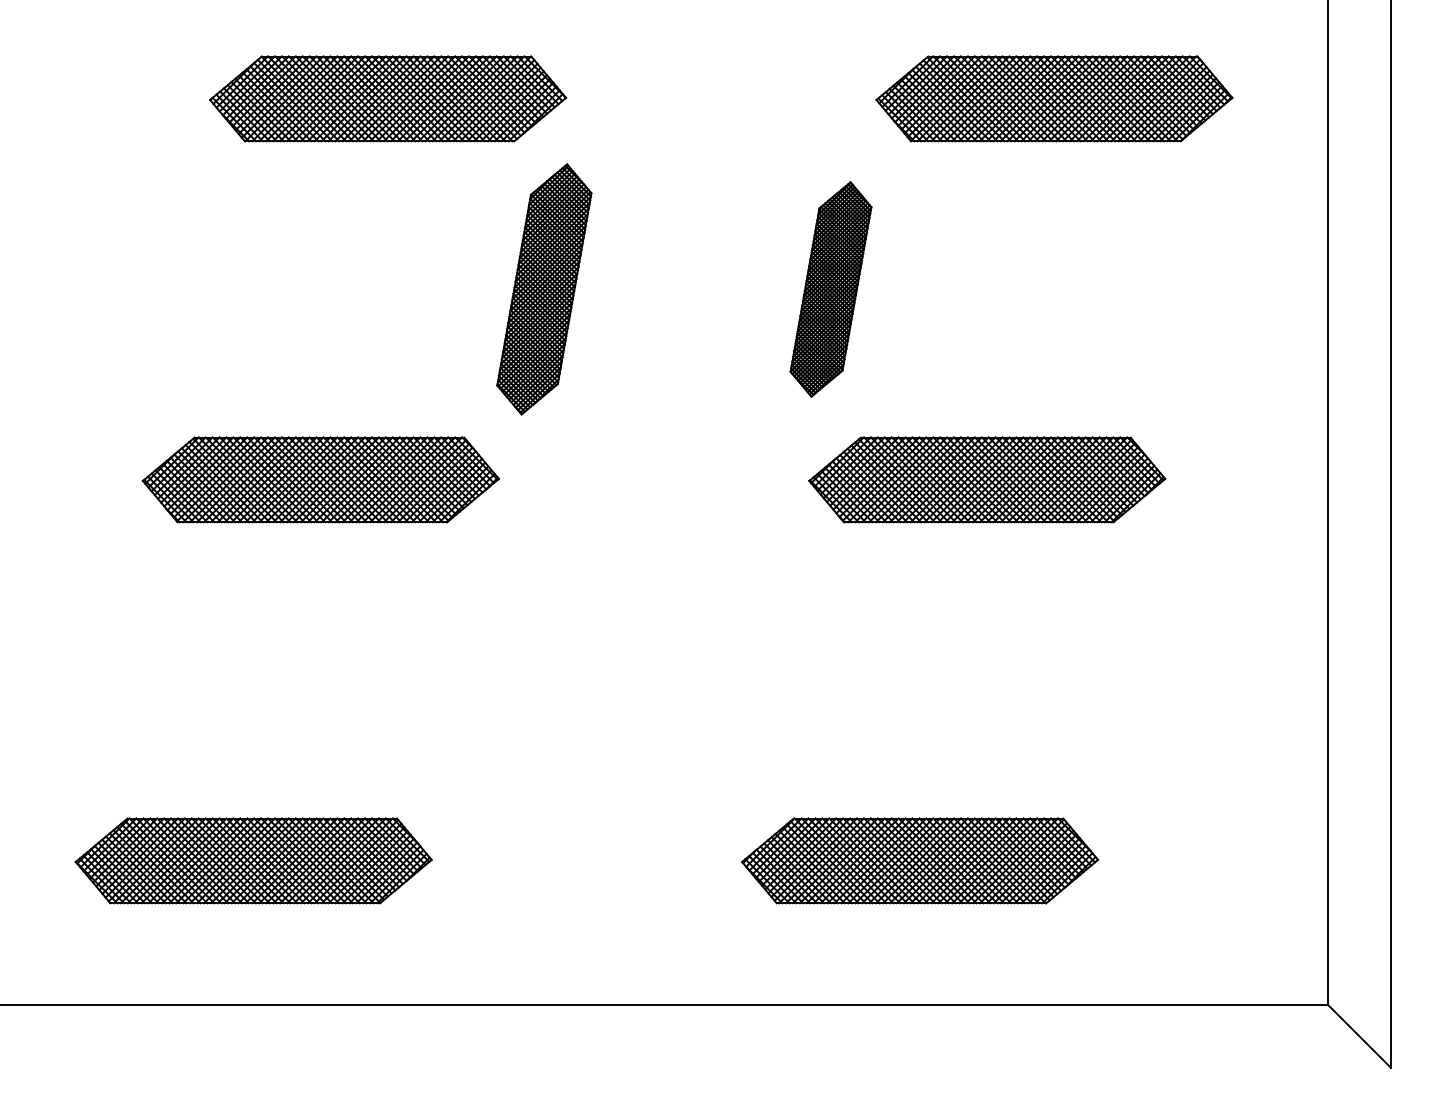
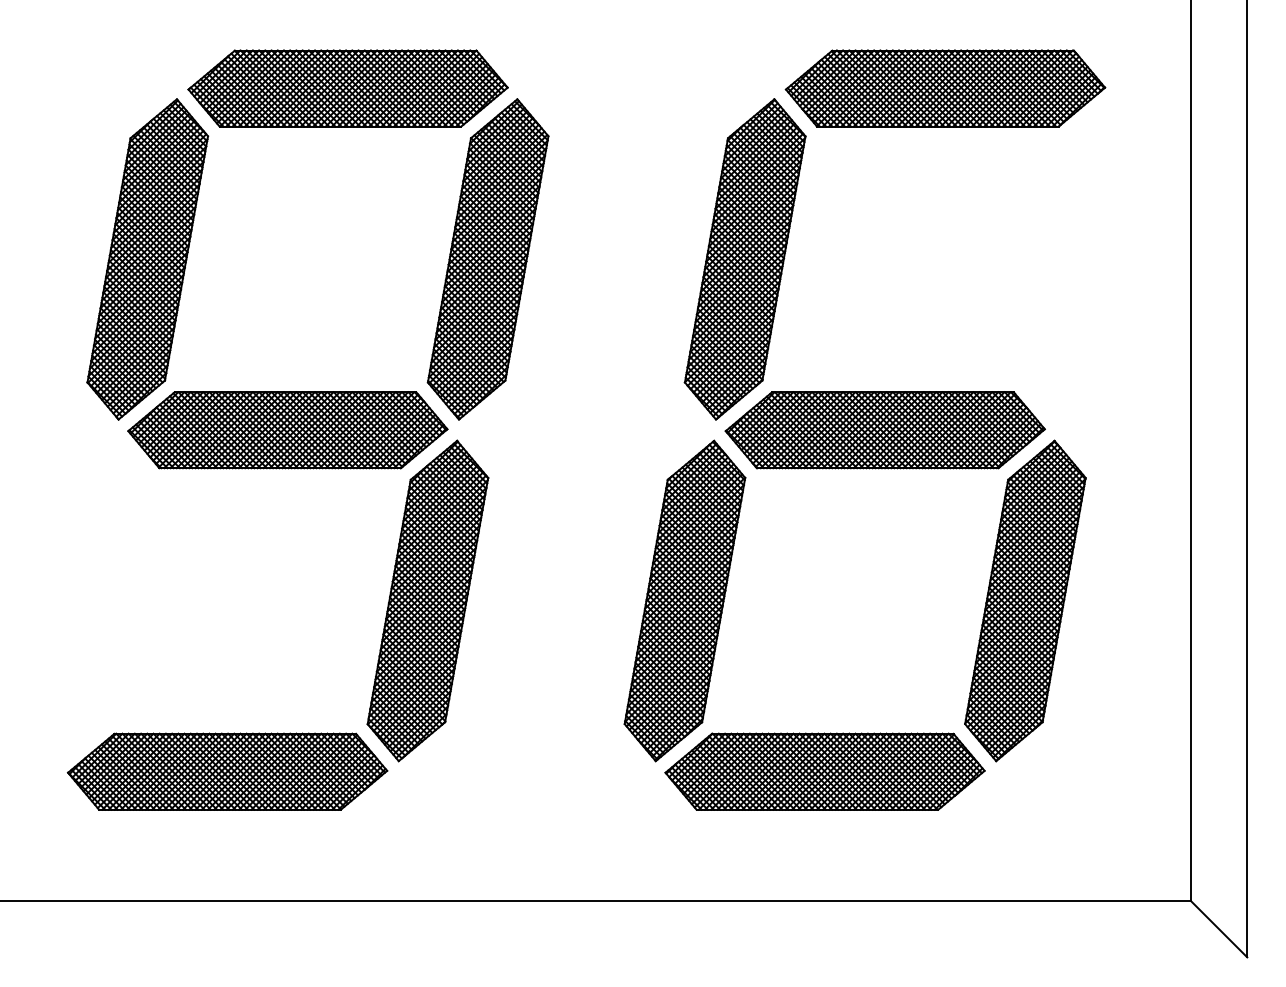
part: (164, 289) -> (147, 259), added
part: (544, 289) -> (488, 259), size x1.43
part: (830, 289) -> (744, 259), size x1.67
part: (476, 670) -> (427, 601), added
part: (763, 670) -> (684, 601), added
part: (1143, 670) -> (1025, 601), added

